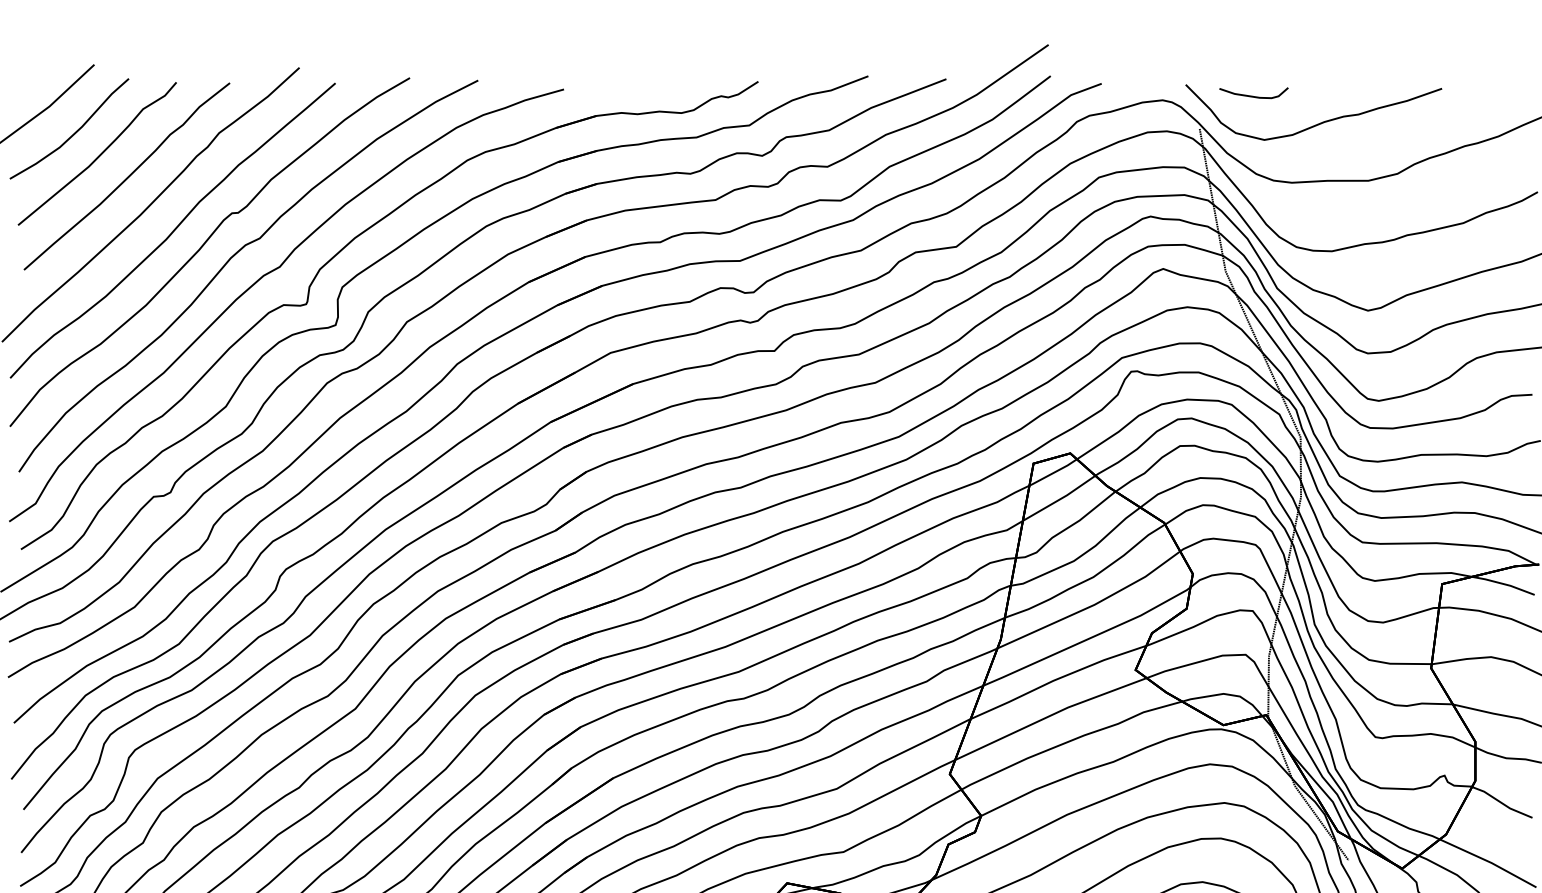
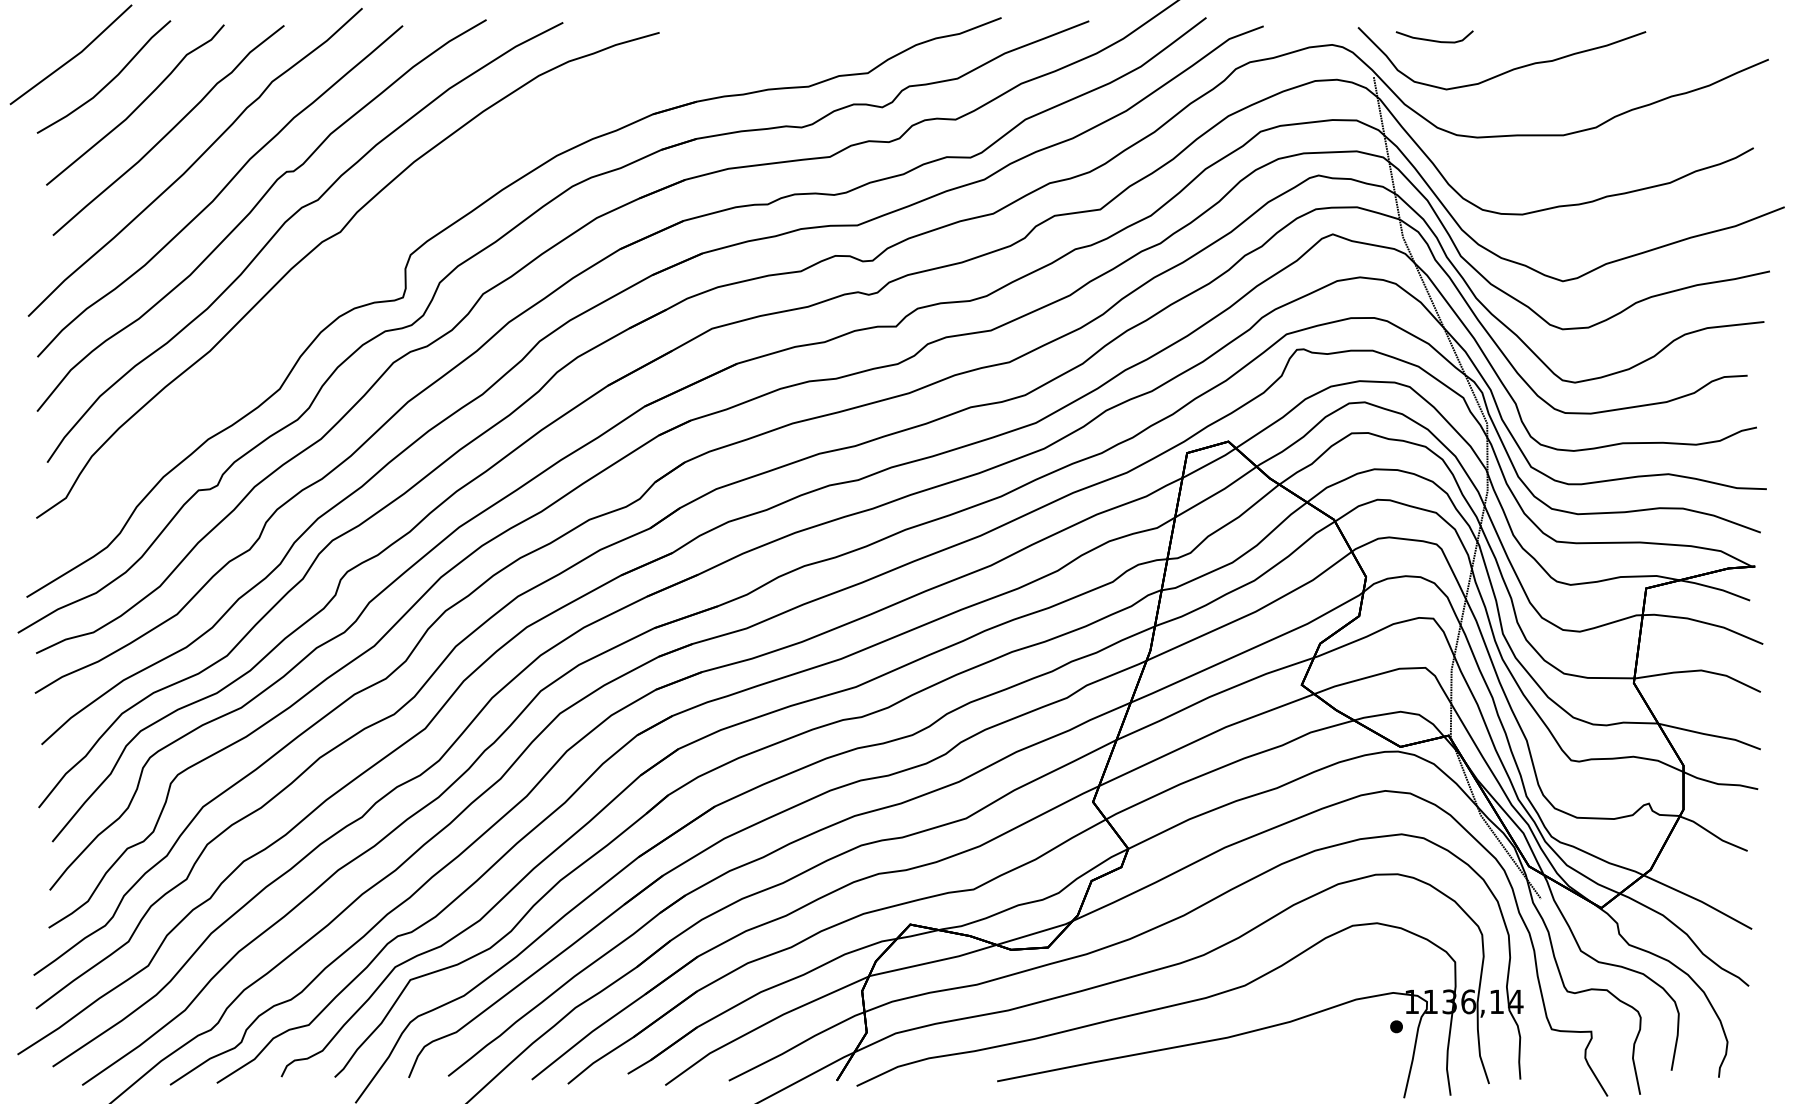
part: (336, 255) -> (404, 219), removed

